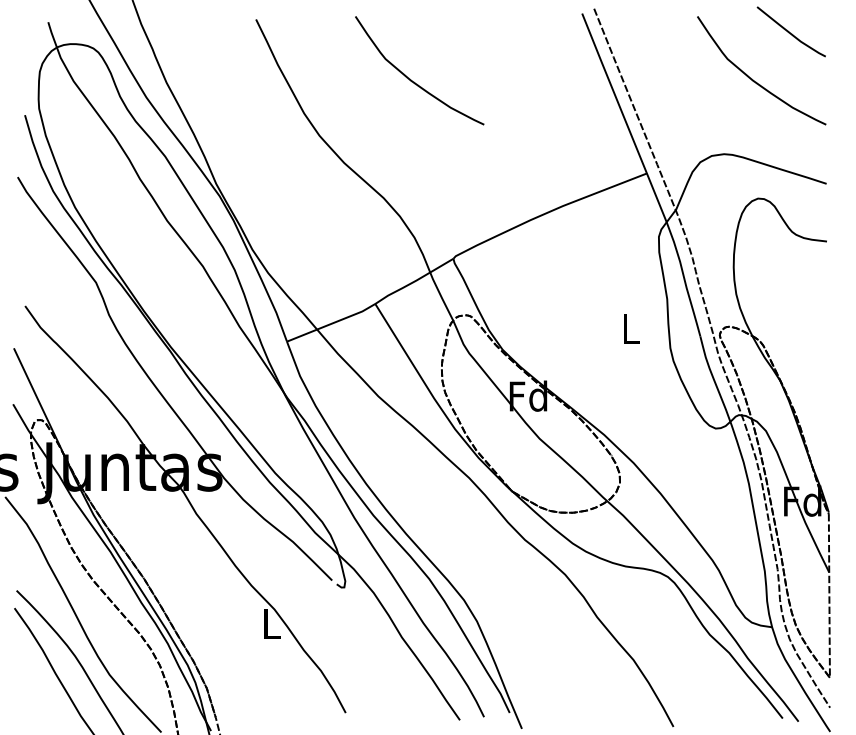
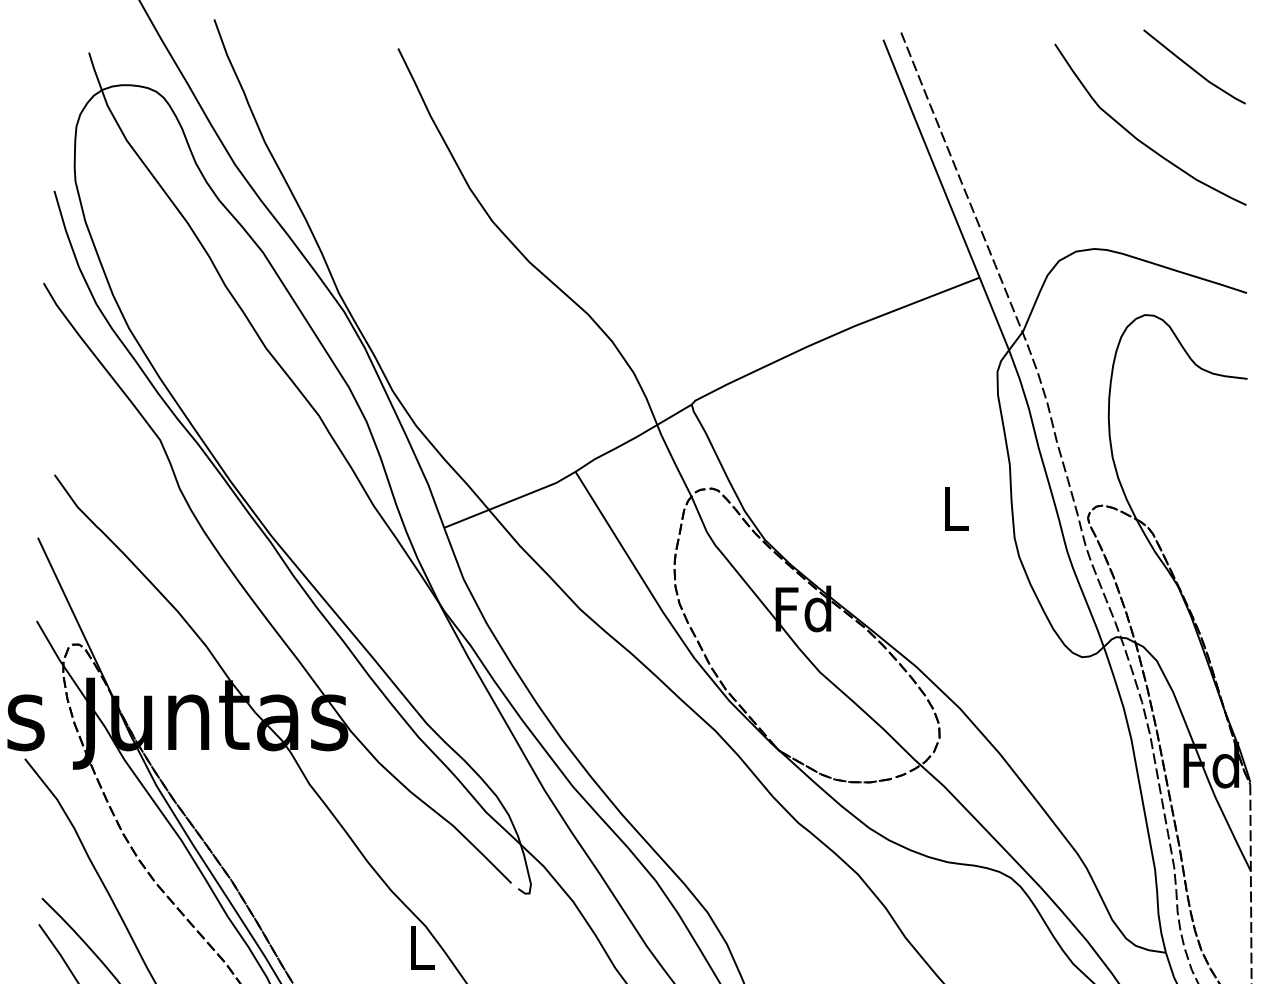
curve: (410, 78) -> (627, 136), removed

